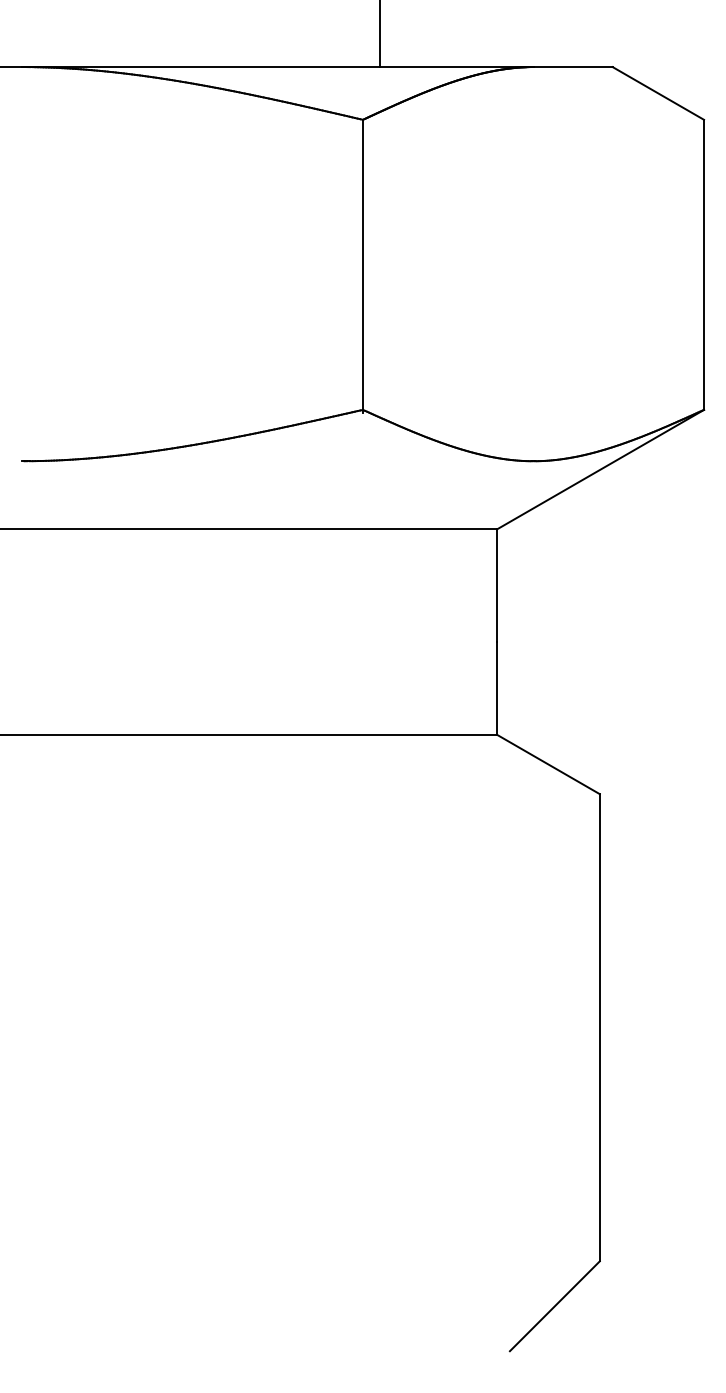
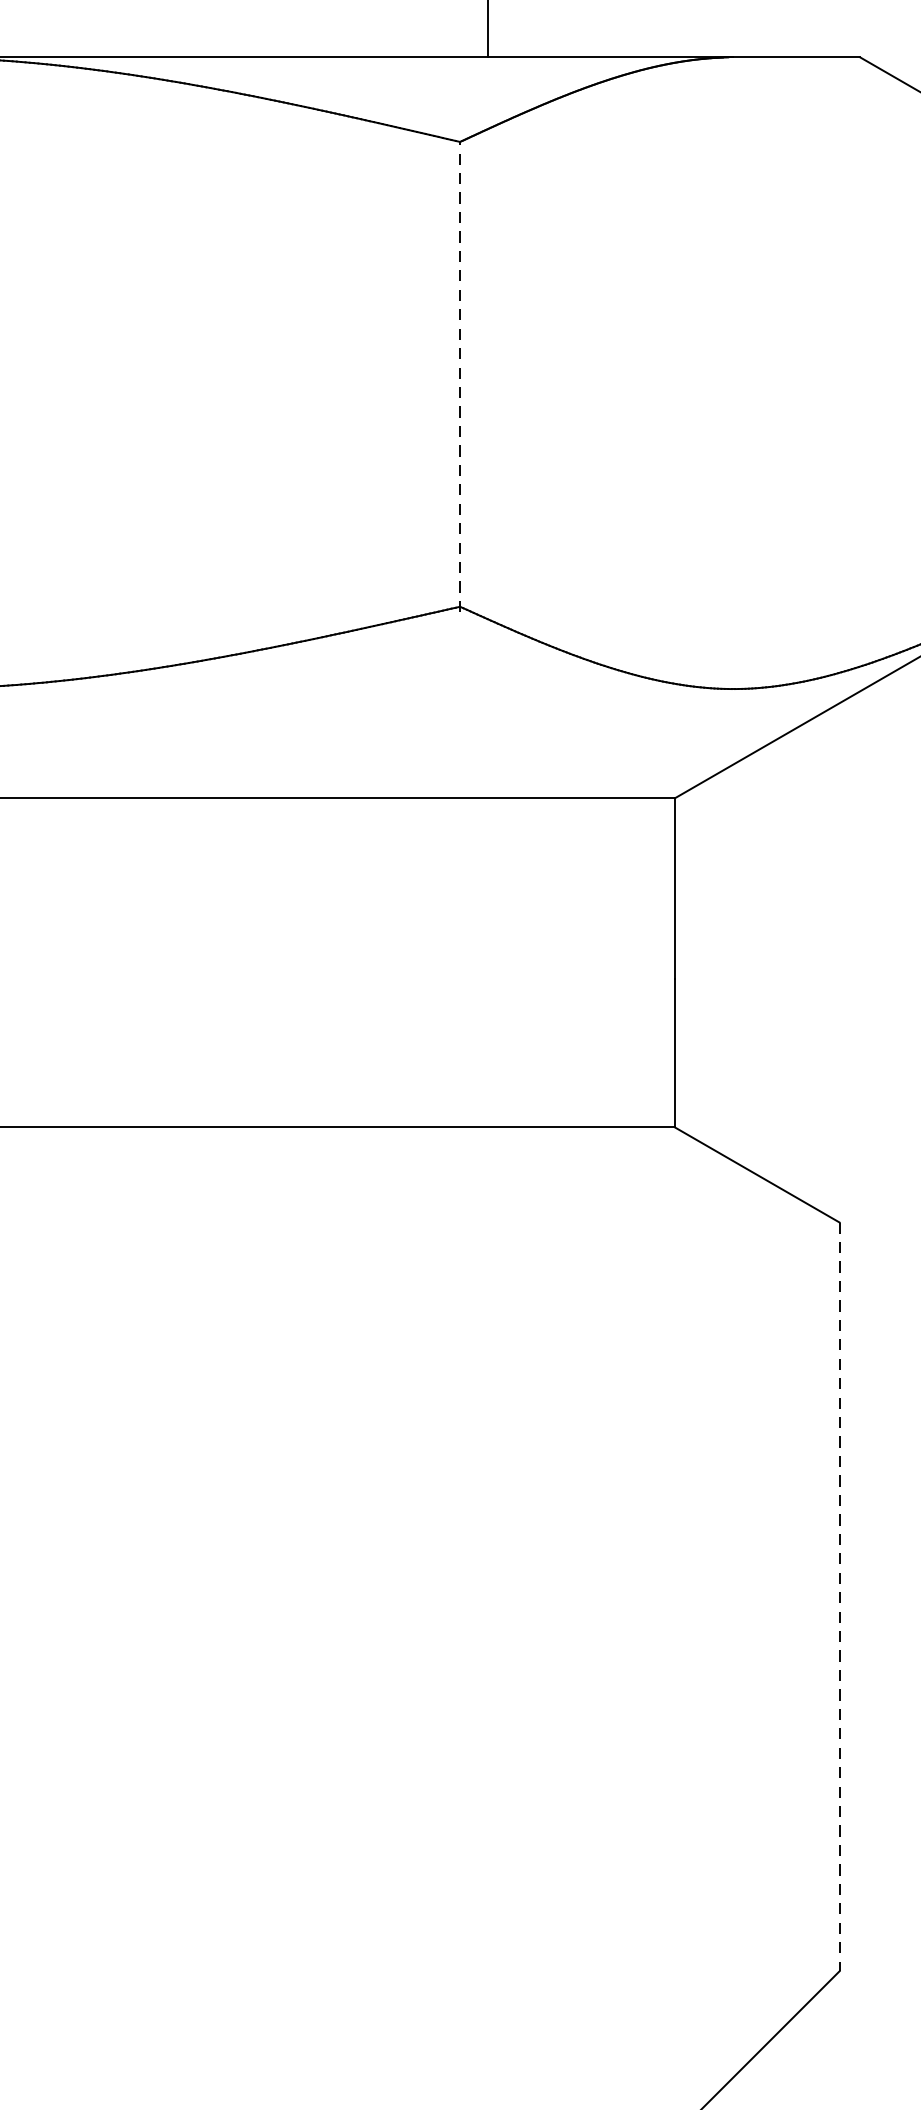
line: (362, 266) -> (459, 376), solid -> dashed
line: (599, 1027) -> (839, 1596), solid -> dashed

